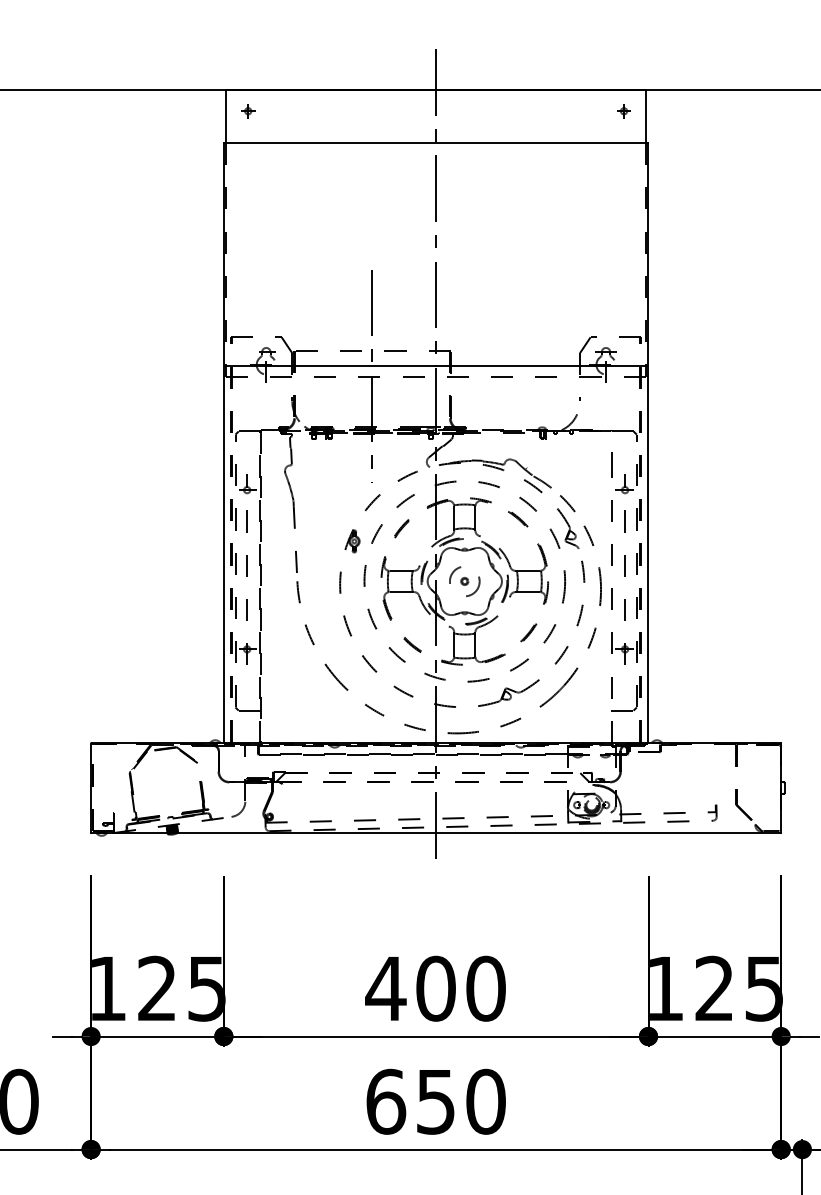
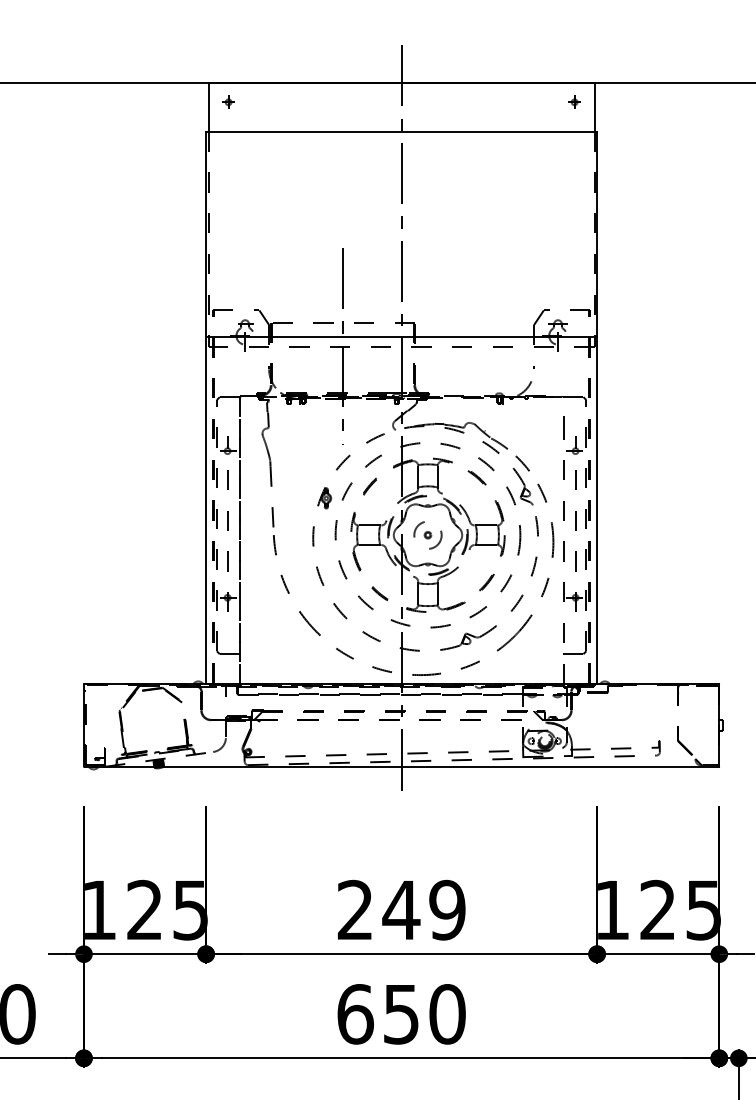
text: (435, 988) -> (401, 909), 400 -> 249

